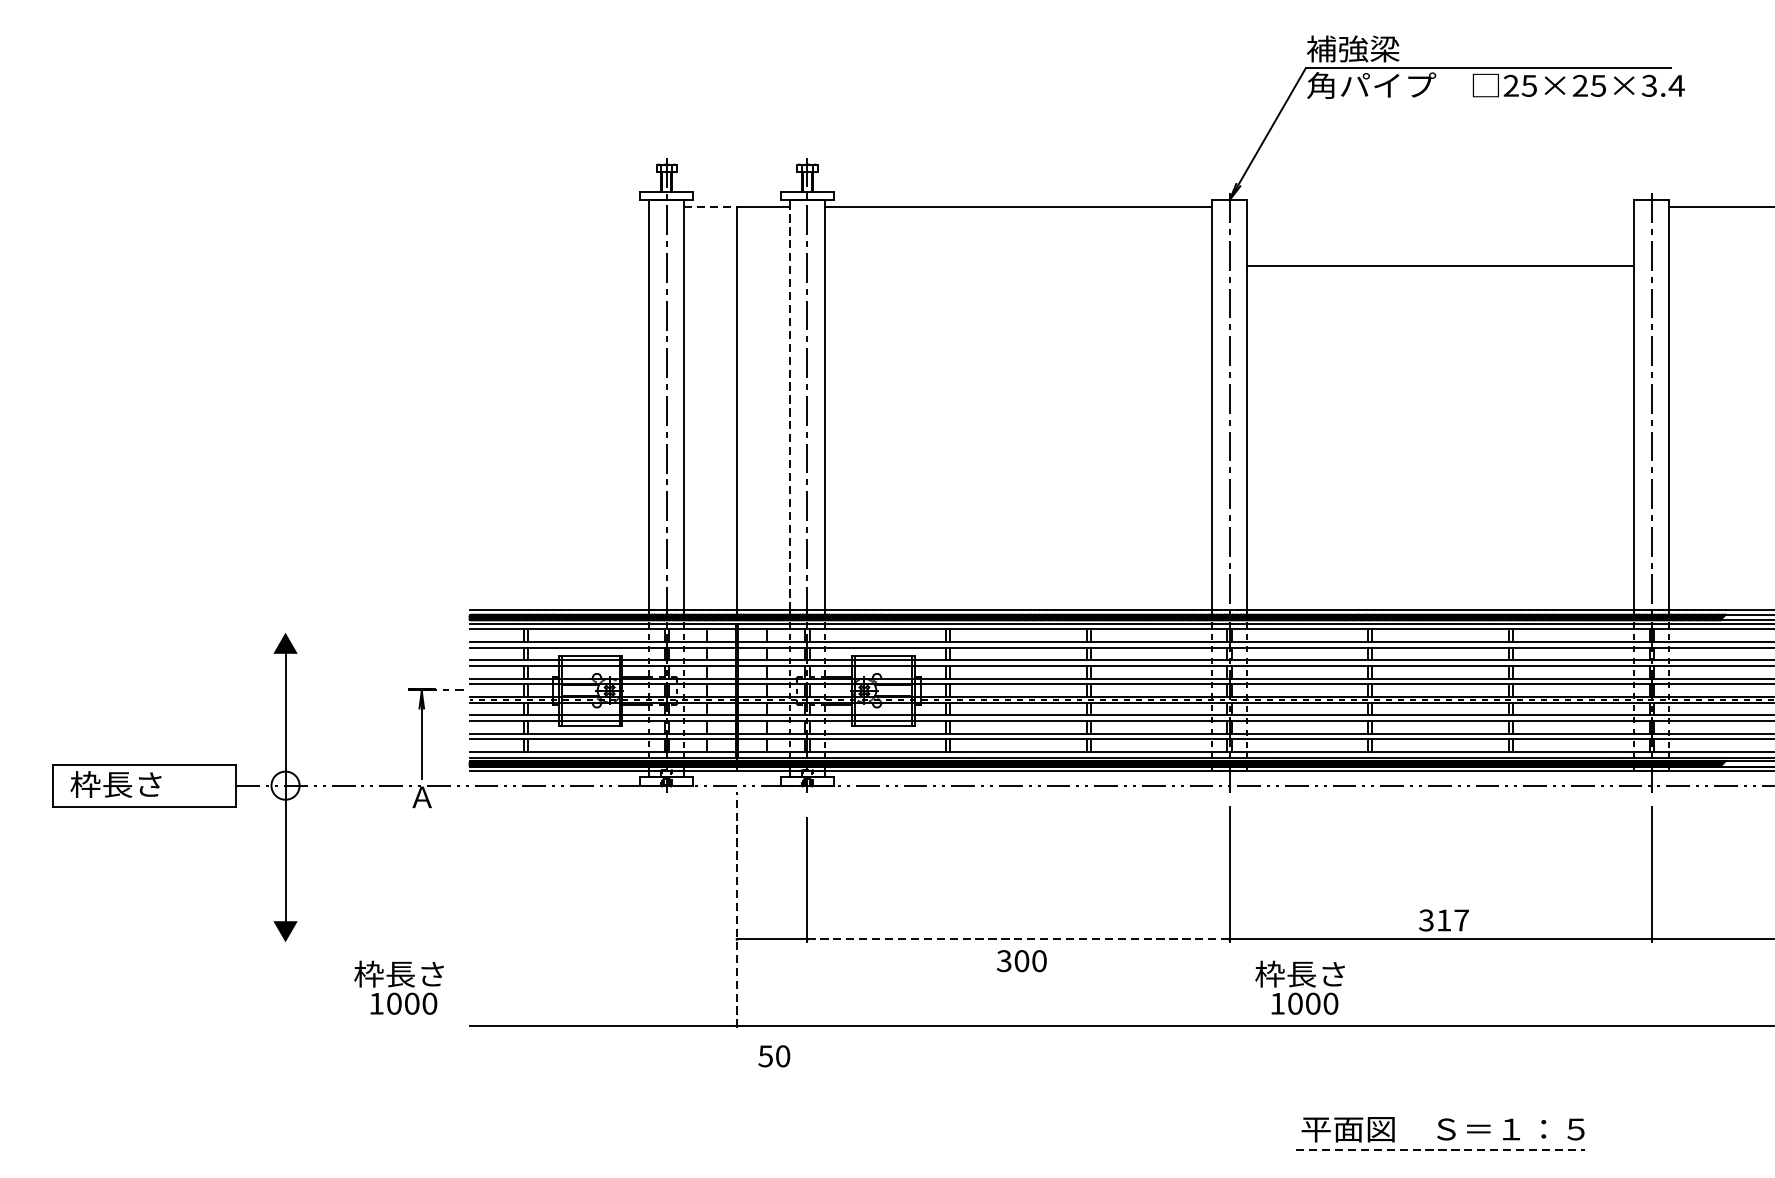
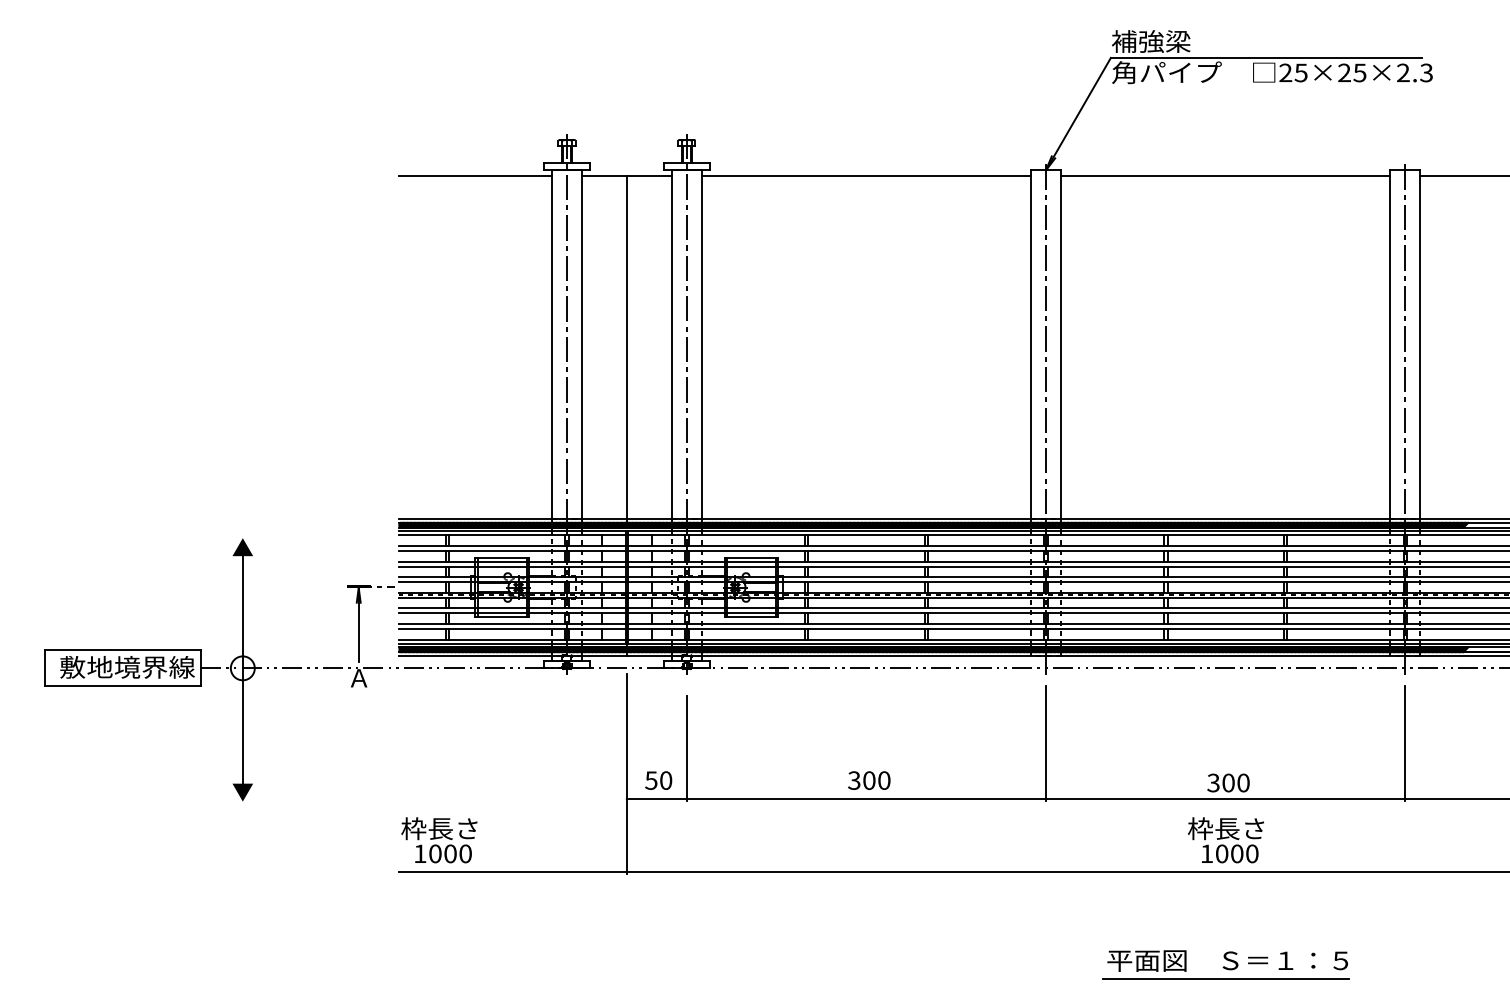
text: (1662, 85) -> (1414, 72), 25×25×3.4 -> 25×25×2.3
line: (559, 207) -> (475, 176), added
line: (711, 207) -> (605, 176), dashed -> solid
line: (1440, 266) -> (1225, 176), moved
line: (789, 405) -> (671, 344), dashed -> solid
text: (148, 784) -> (126, 667), 枠長さ -> 敷地境界線
line: (736, 909) -> (626, 773), dashed -> solid
text: (1452, 919) -> (1235, 782), 317 -> 300
line: (1018, 939) -> (866, 799), dashed -> solid
text: (1022, 960) -> (869, 780), moved
text: (399, 988) -> (439, 840), moved
text: (1299, 988) -> (1225, 840), moved
text: (774, 1056) -> (658, 780), moved
line: (1440, 1150) -> (1225, 978), dashed -> solid

